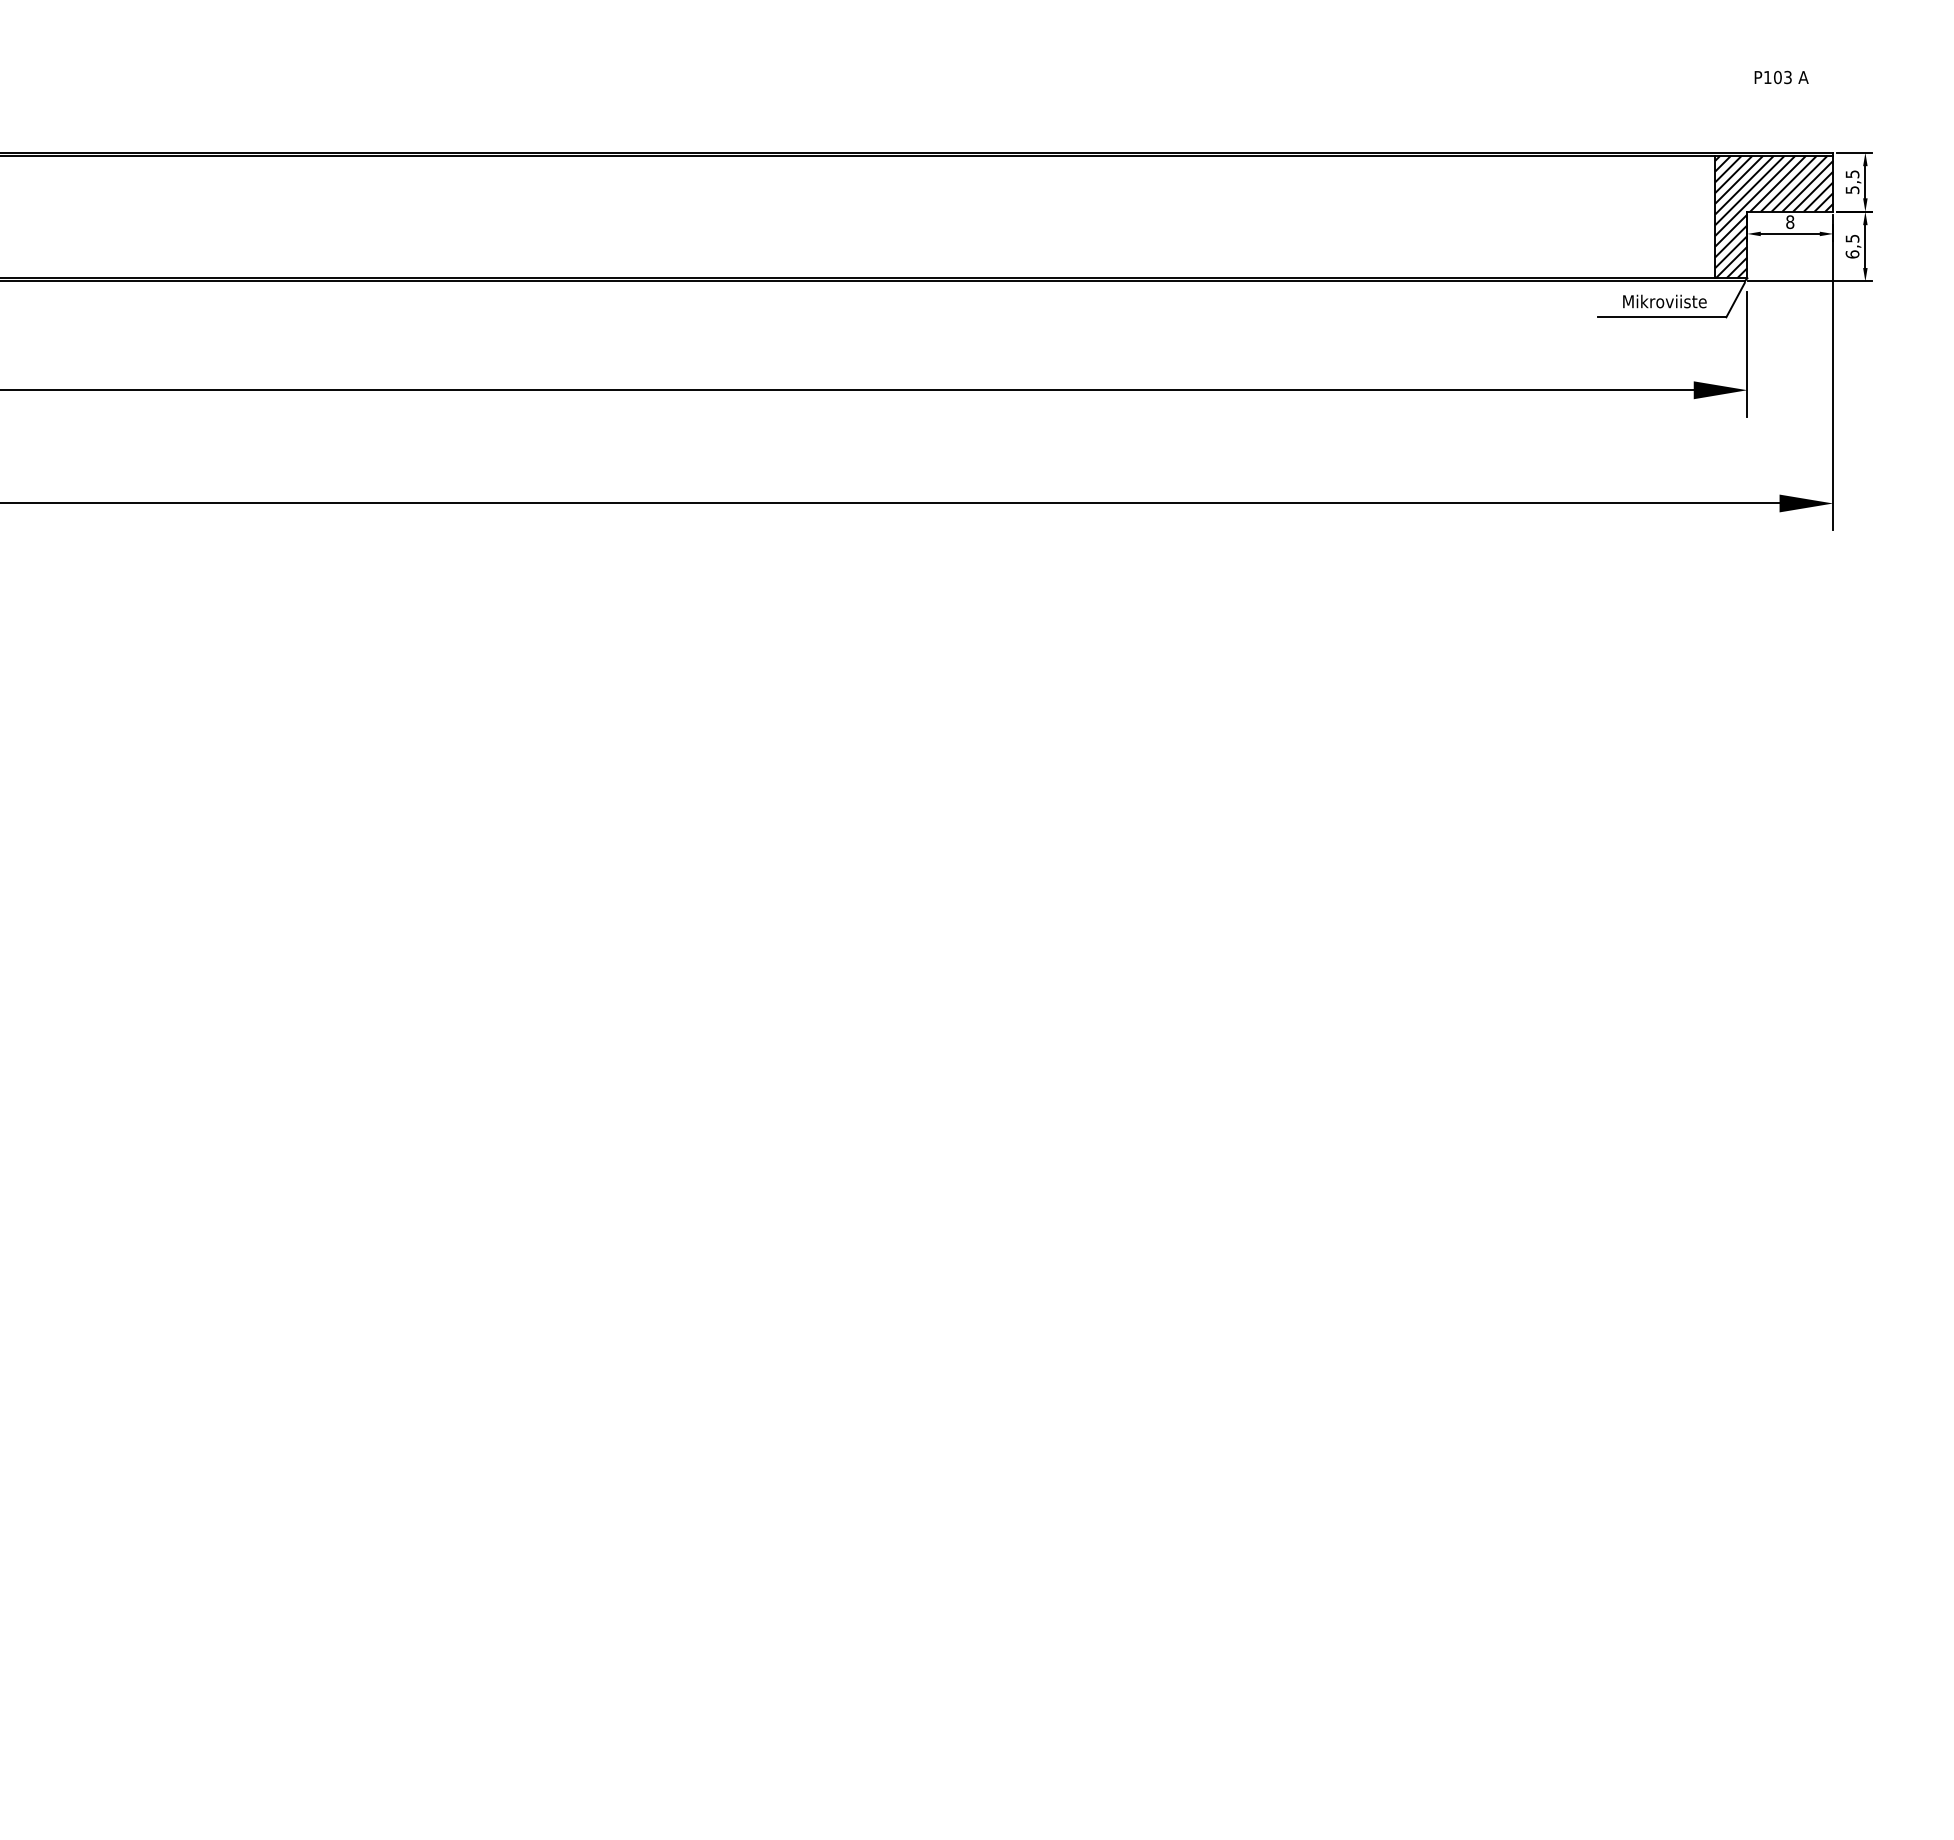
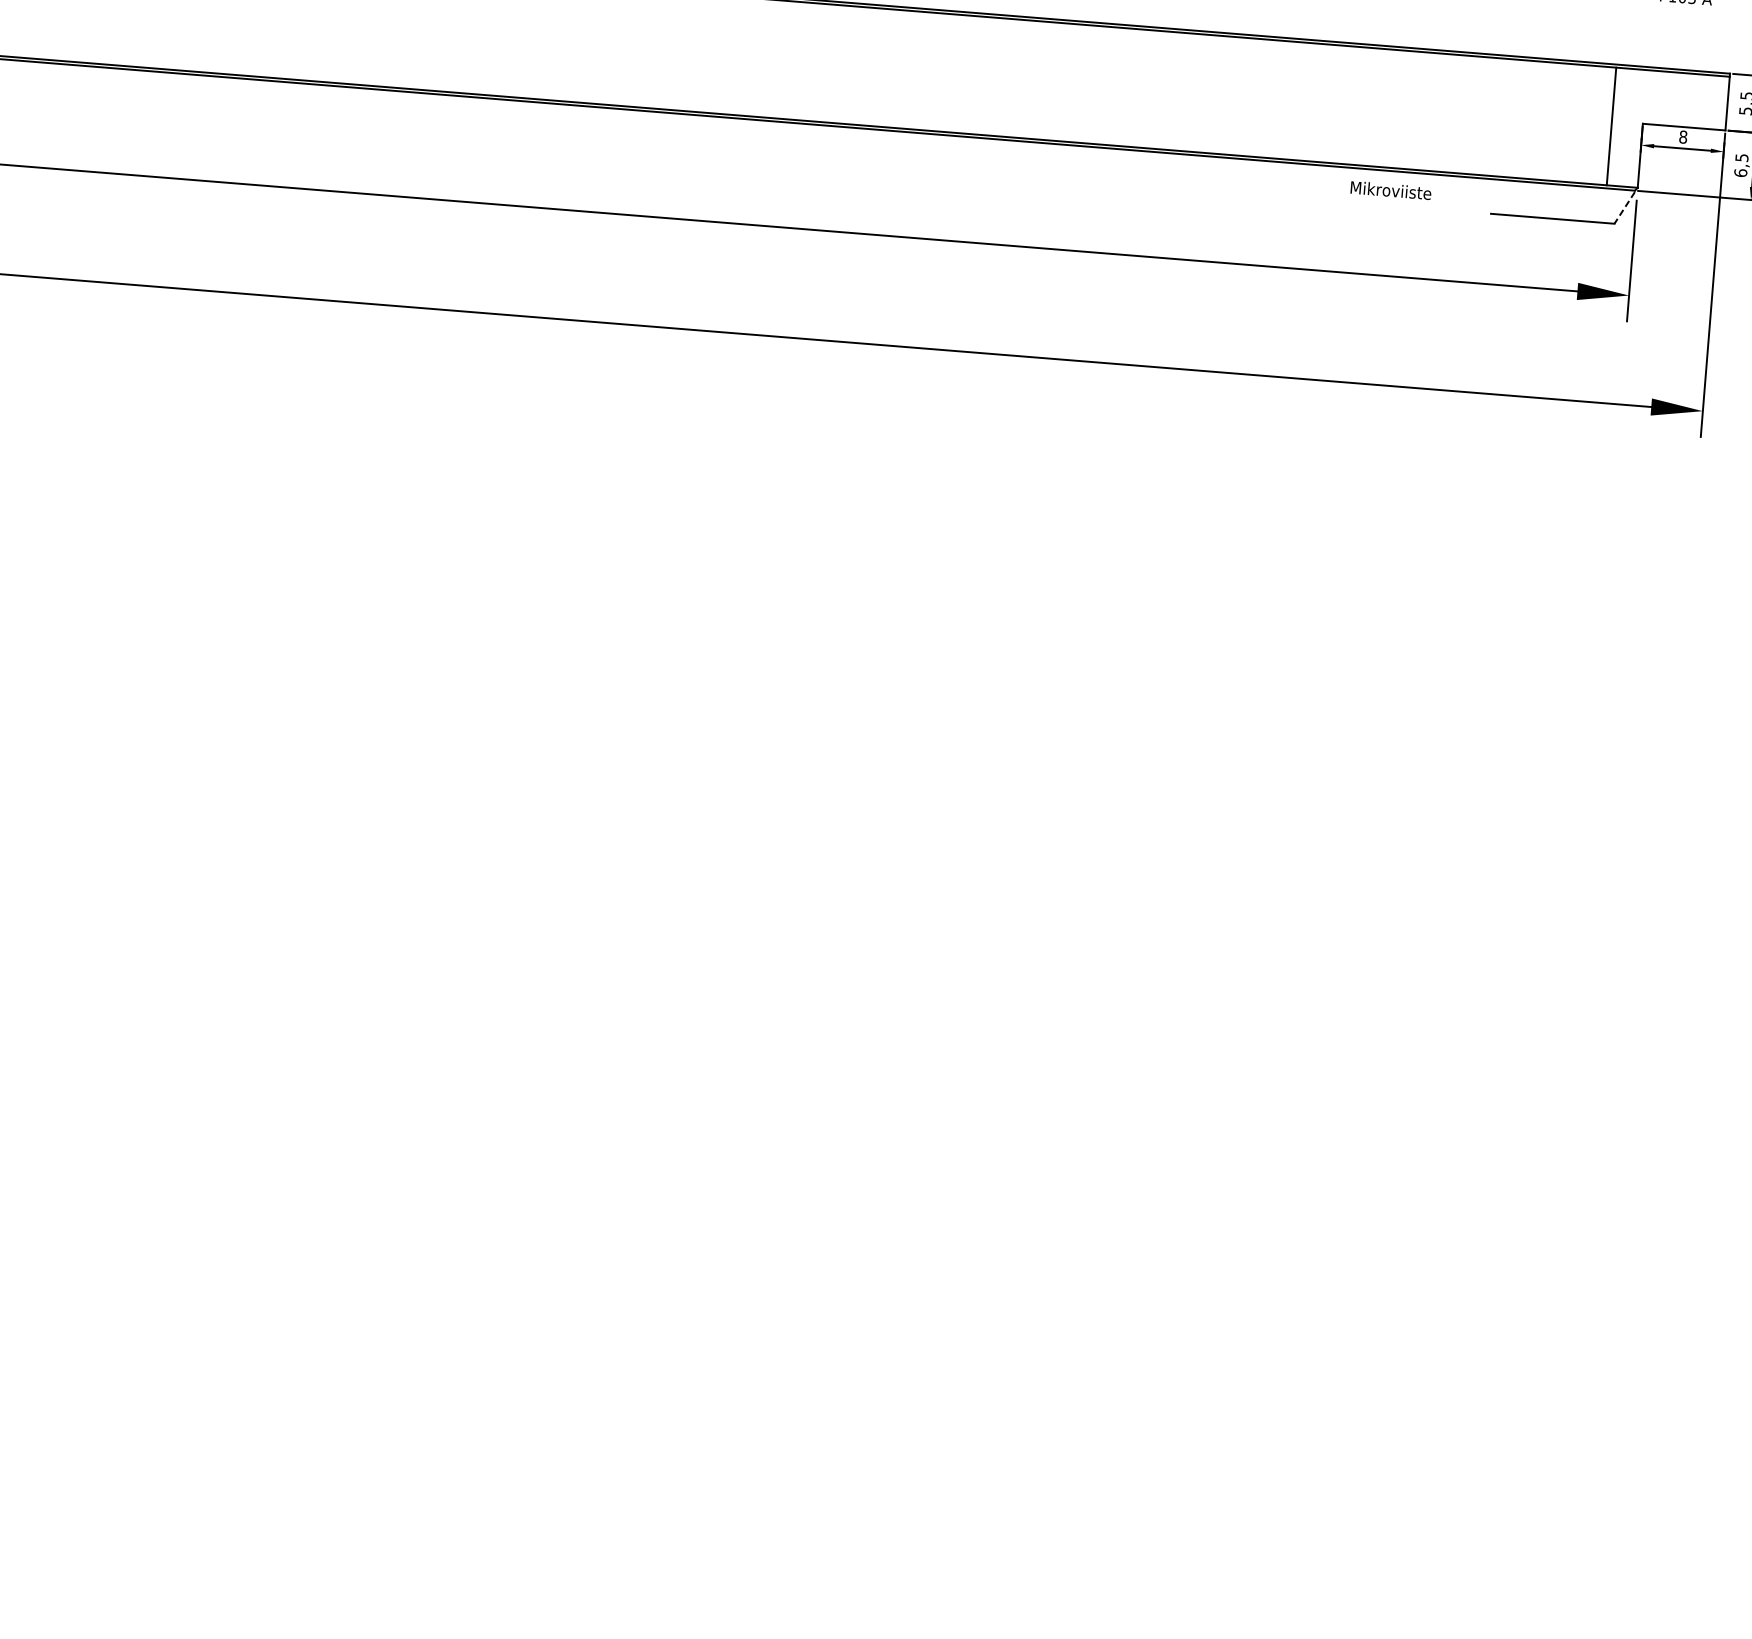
hatch: (1774, 216) -> (1668, 130), removed
line: (1735, 300) -> (1624, 208), solid -> dashed
text: (1664, 301) -> (1390, 190), moved

